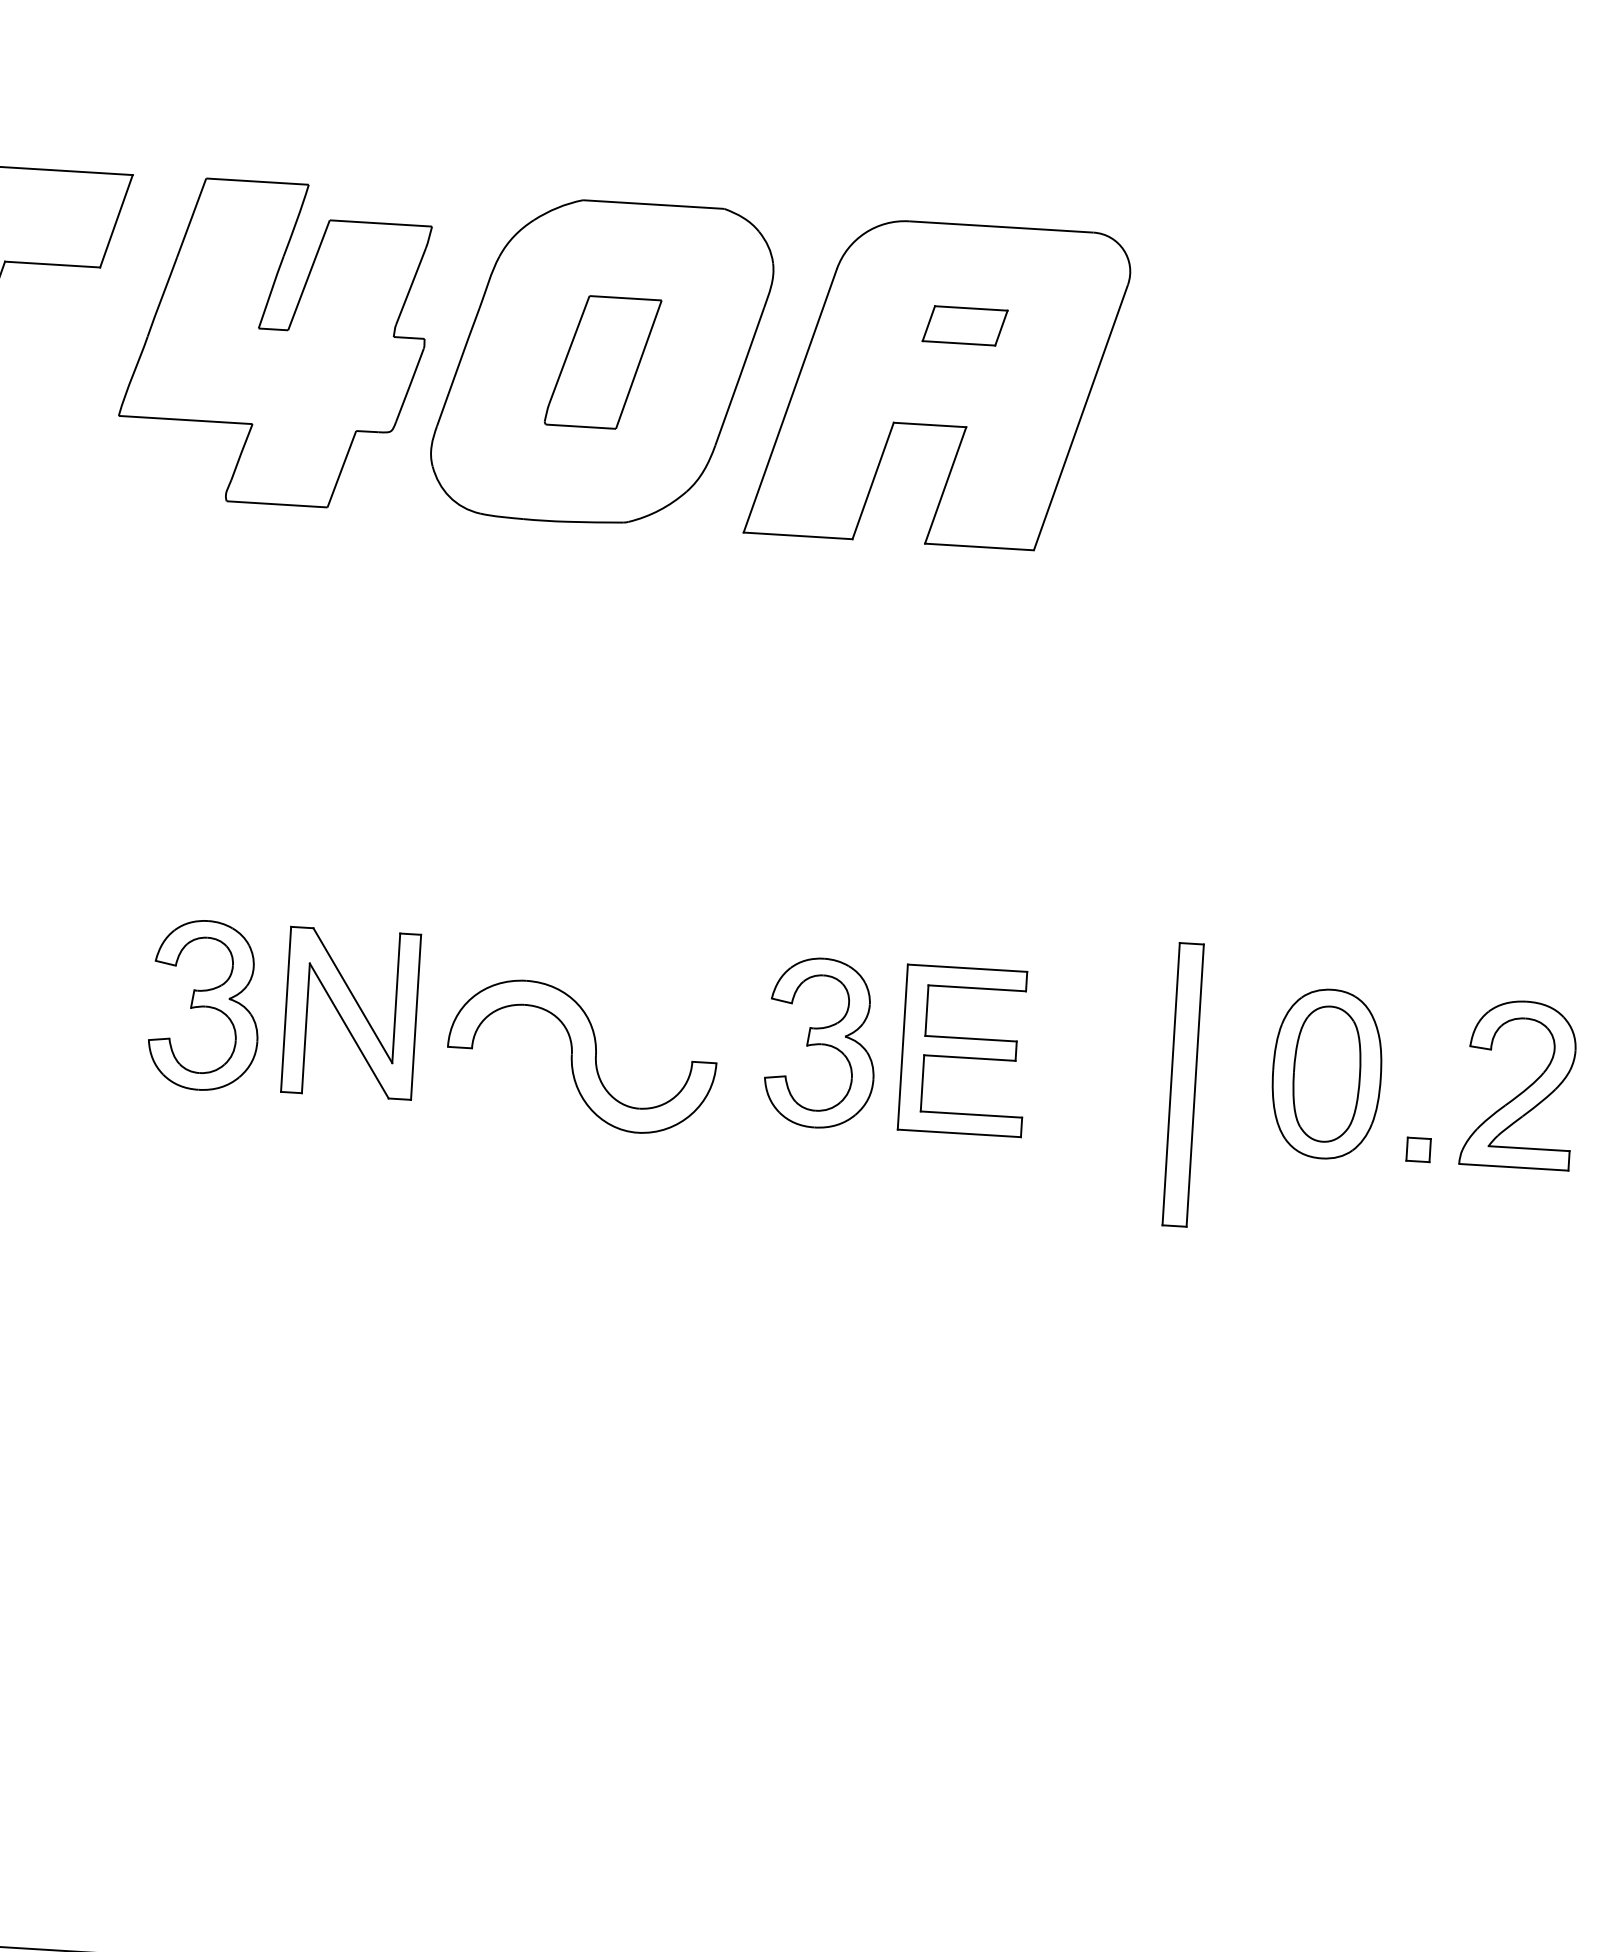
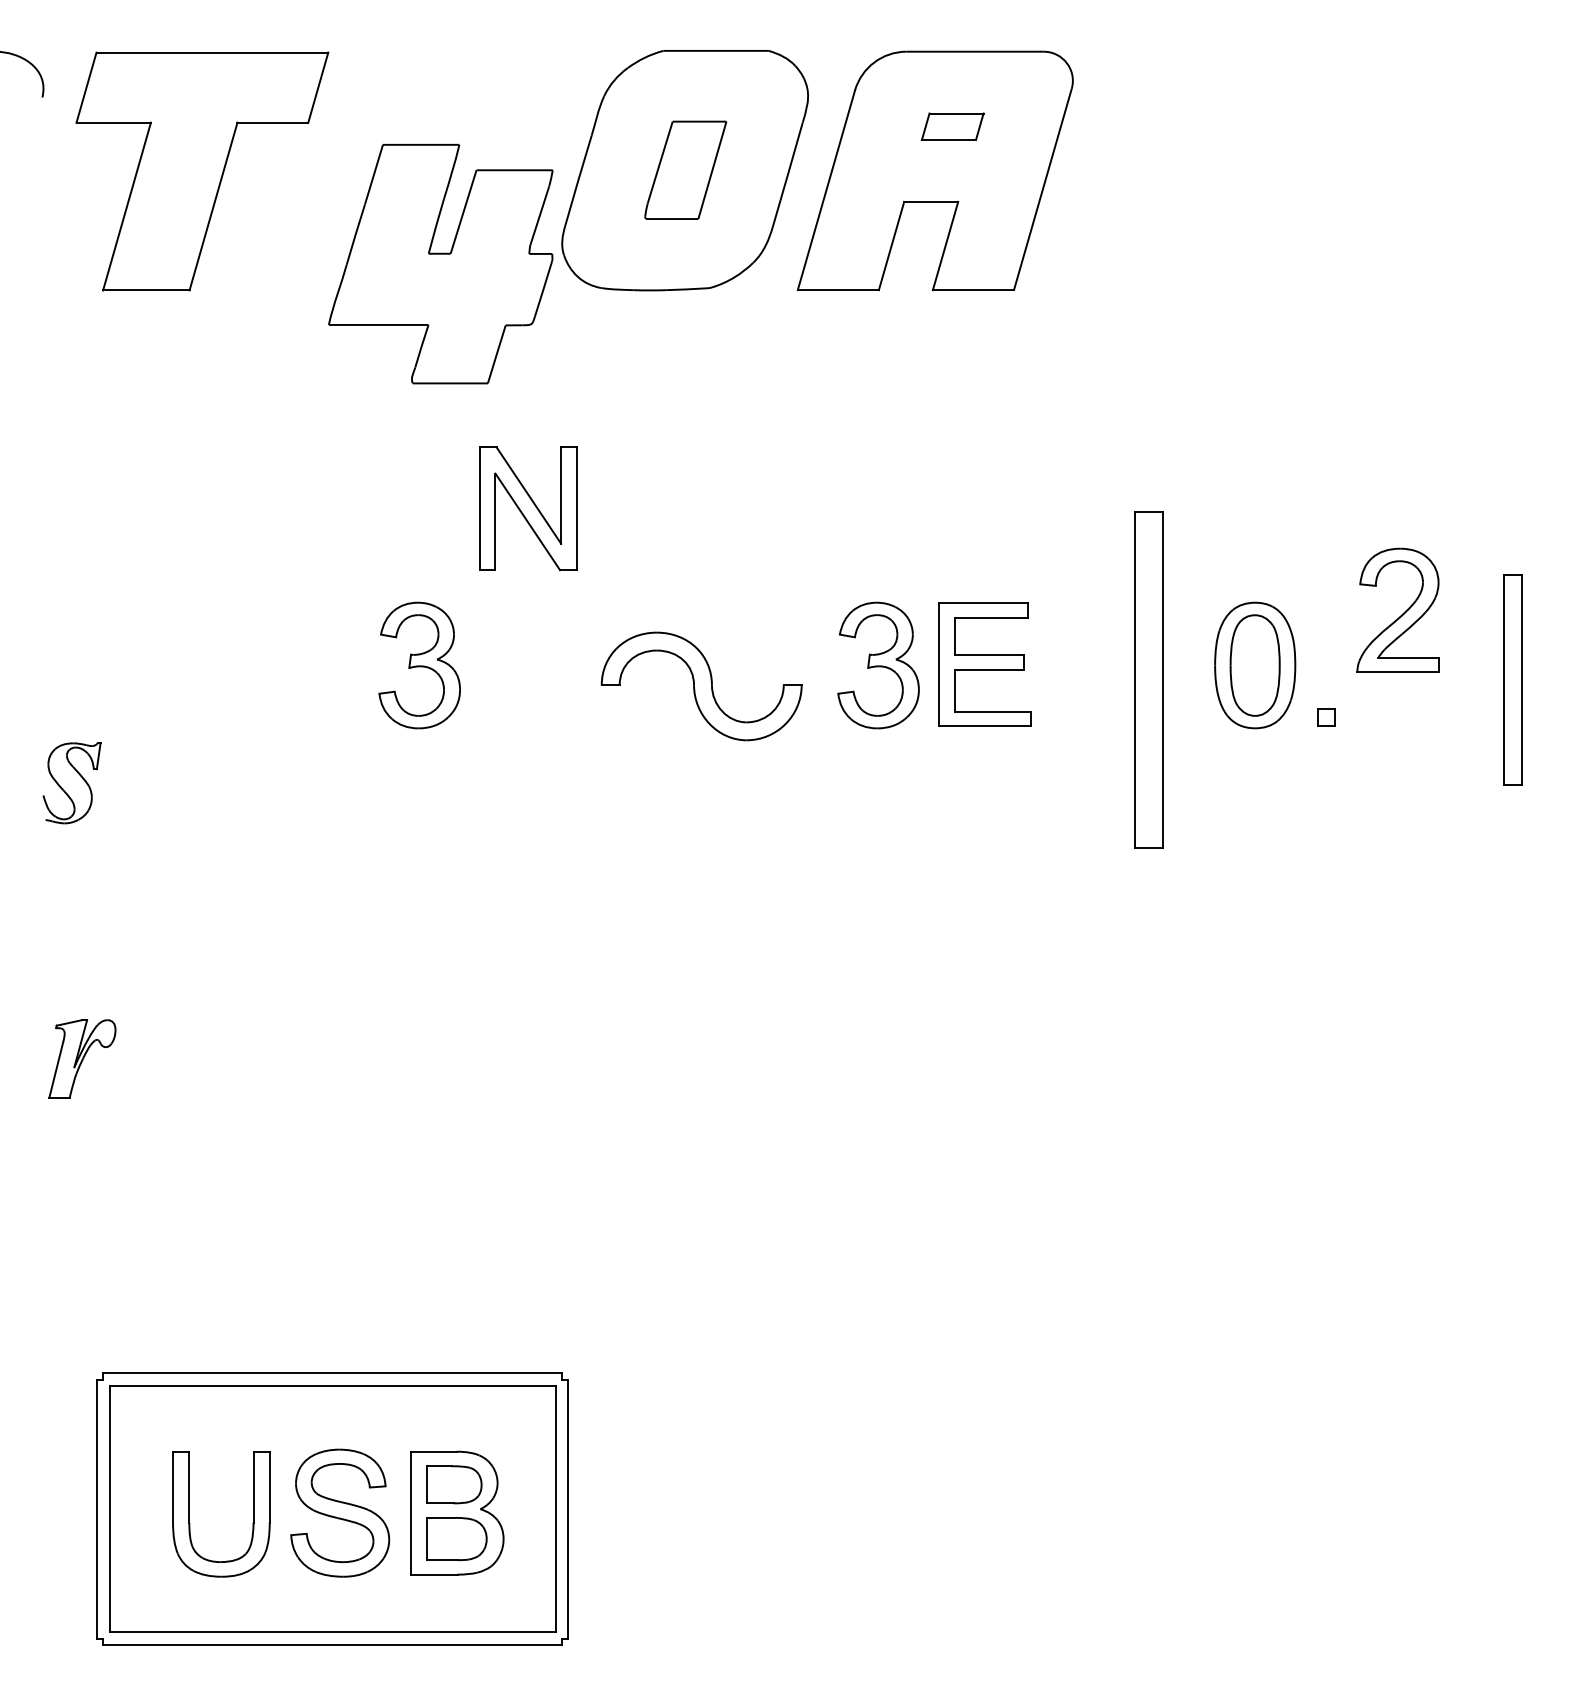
part: (273, 342) -> (440, 263), moved
part: (351, 1013) -> (528, 508), moved
part: (1182, 1084) -> (1148, 679), size x1.6
part: (1524, 1088) -> (1402, 613), moved

